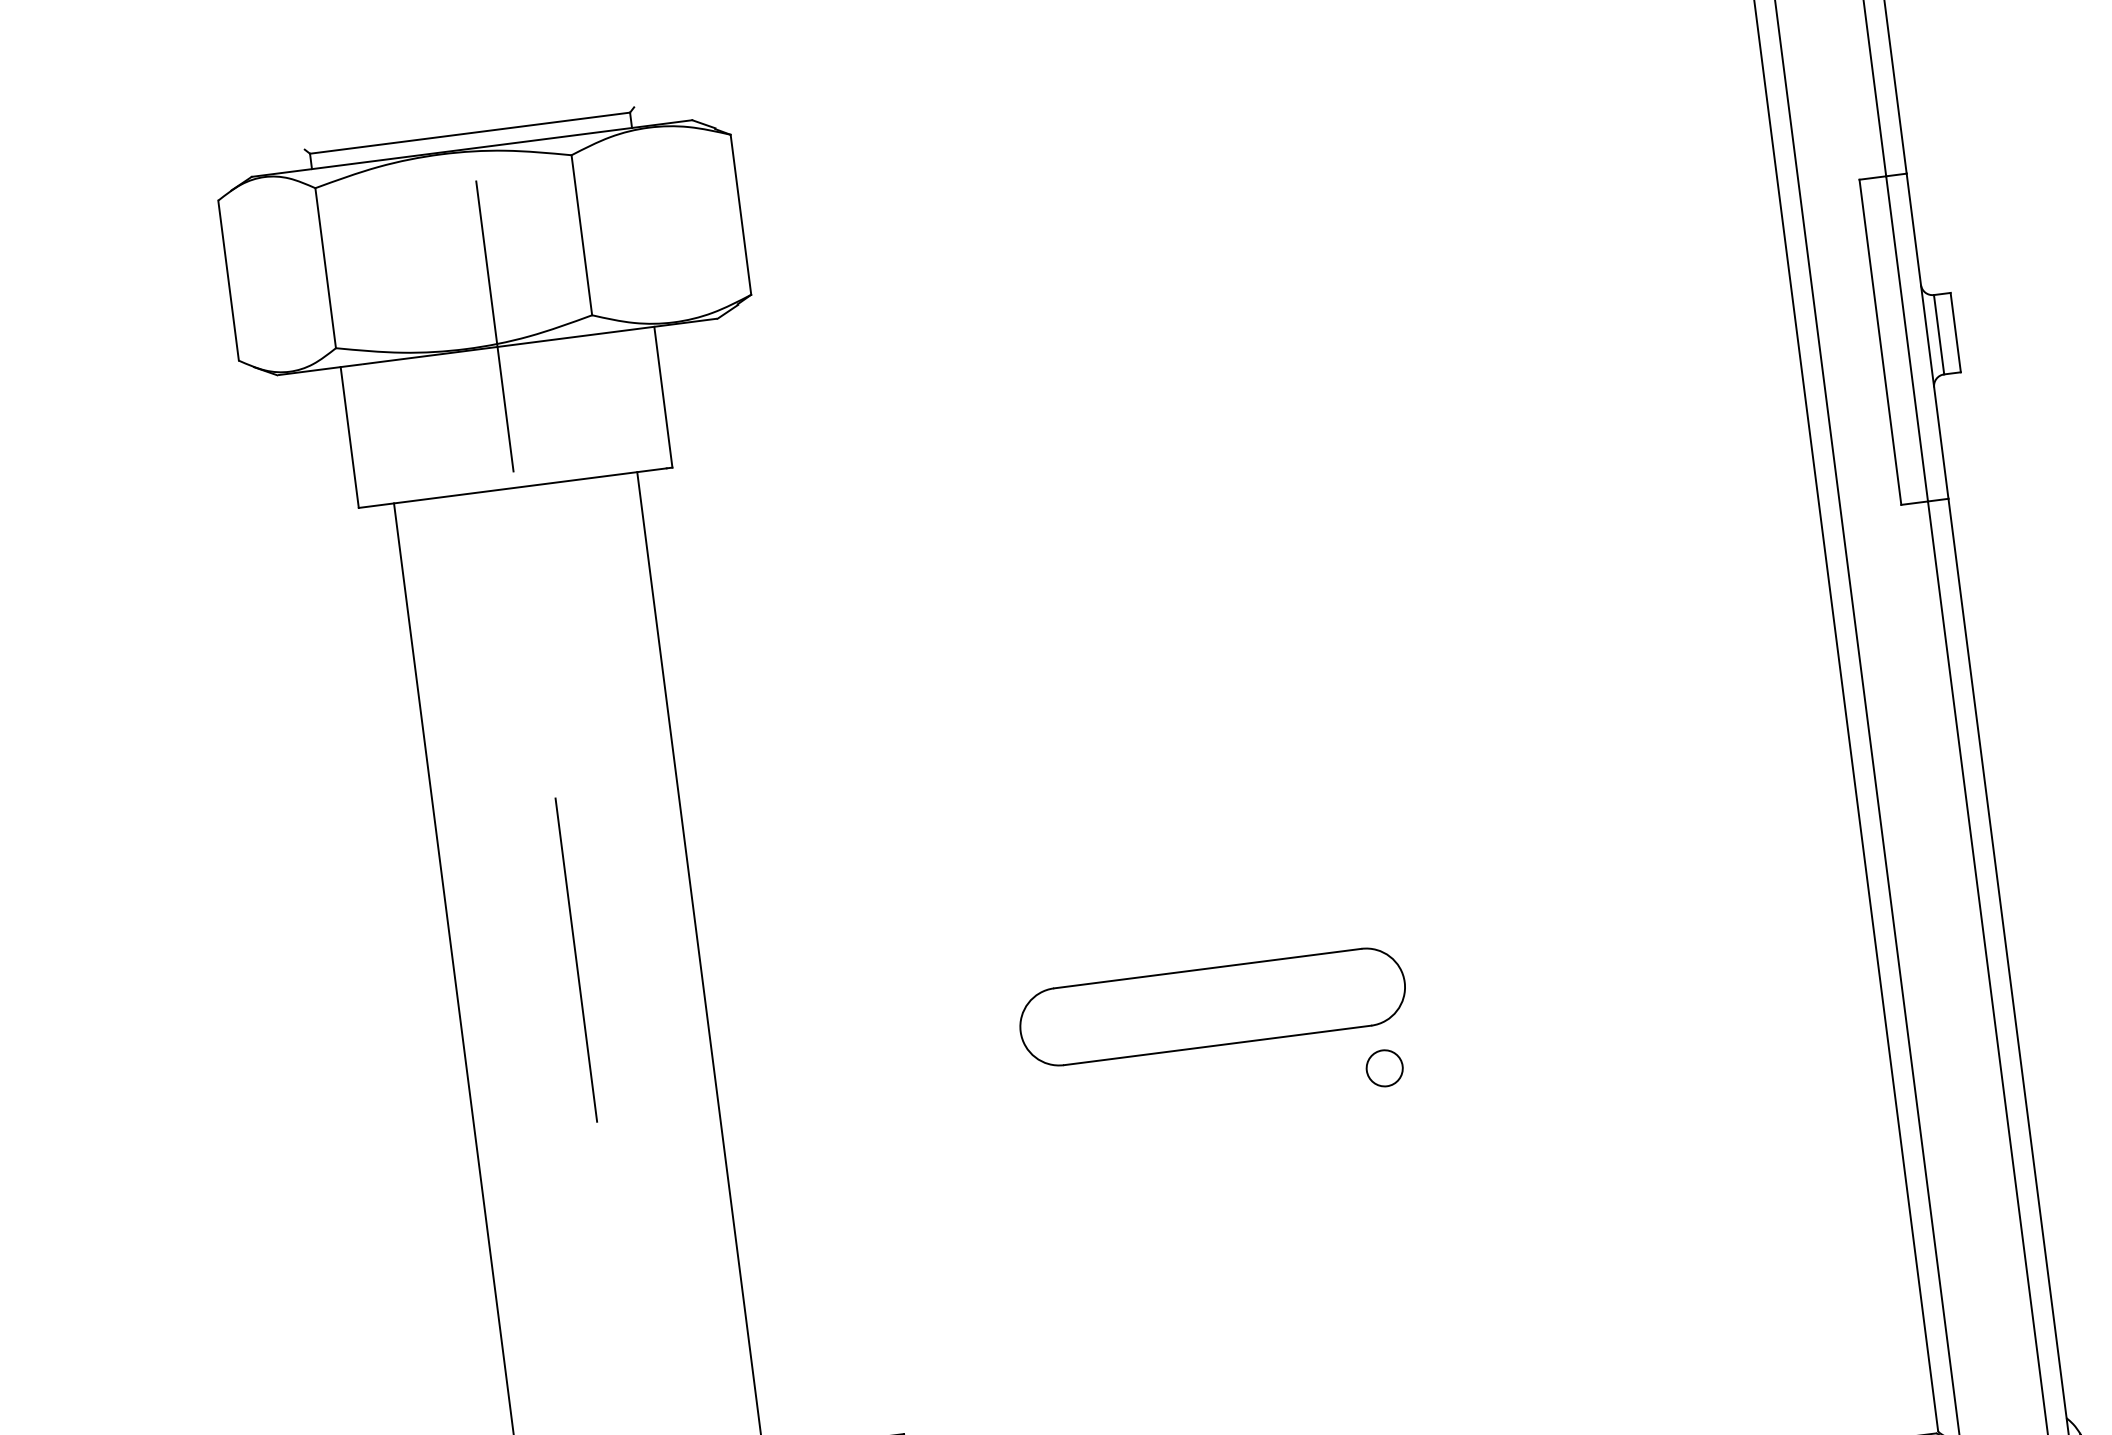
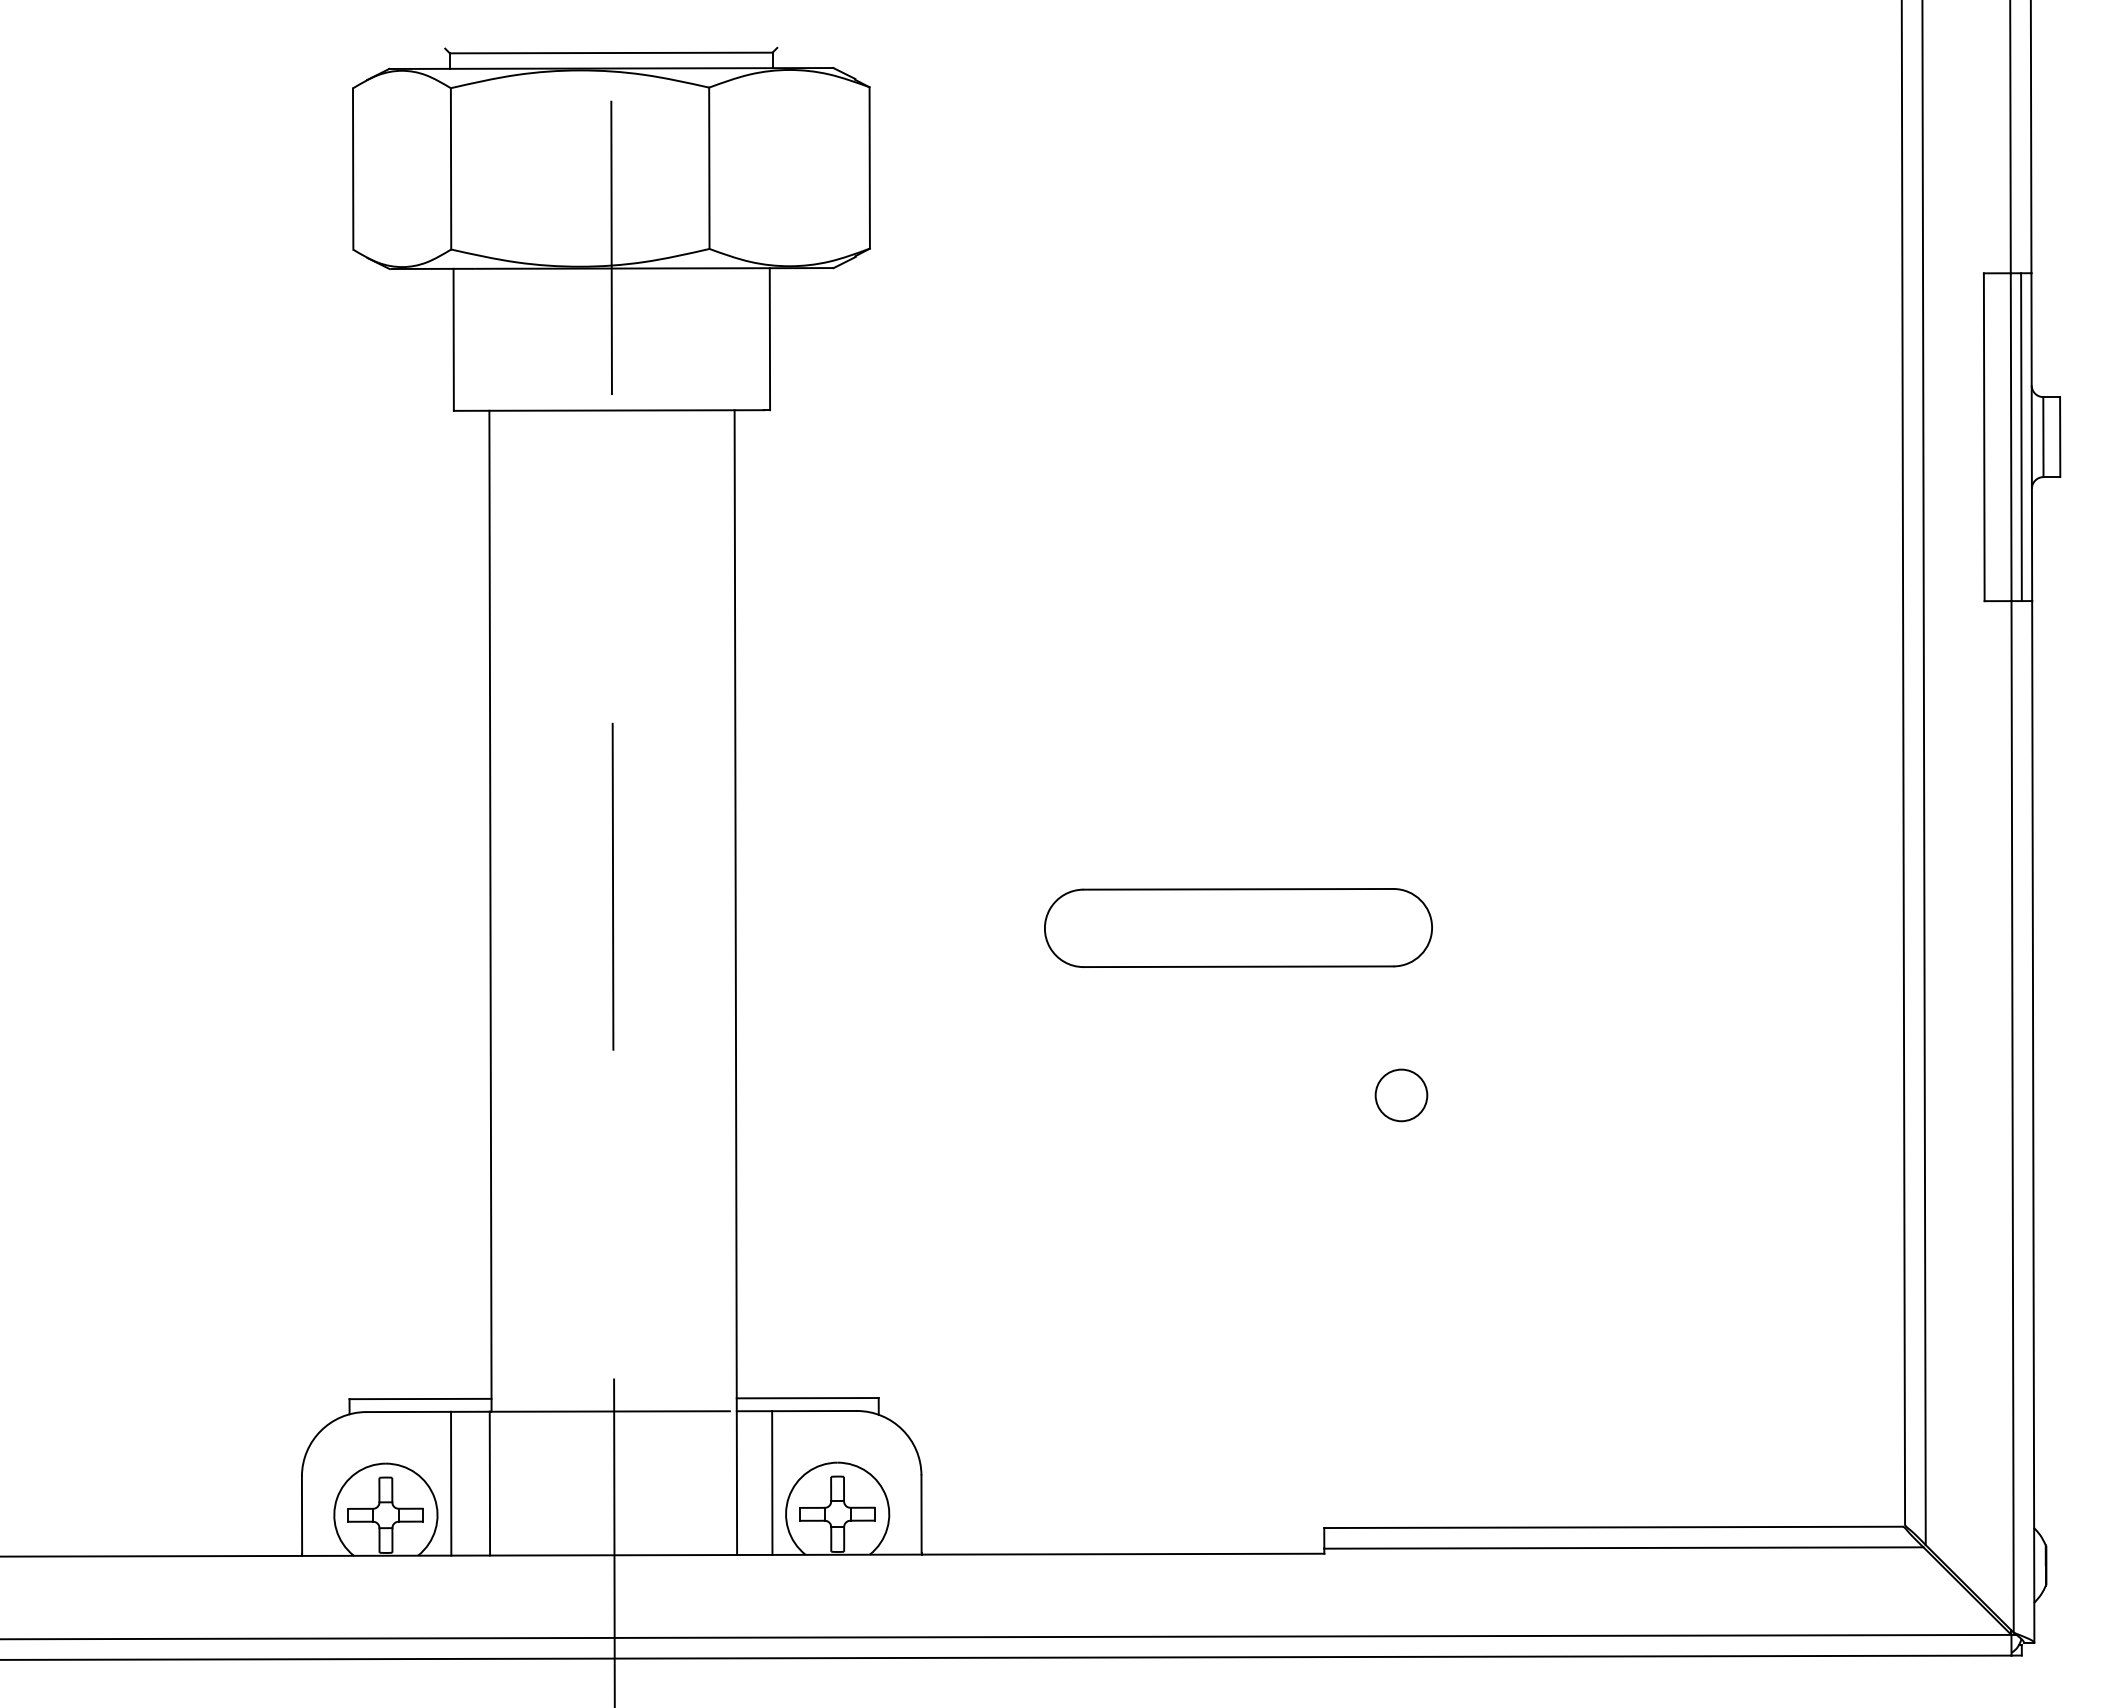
line: (1917, 337) -> (2021, 437), added
part: (1212, 1006) -> (1238, 927), moved
circle: (1384, 1068) -> (1401, 1095), size x1.43

